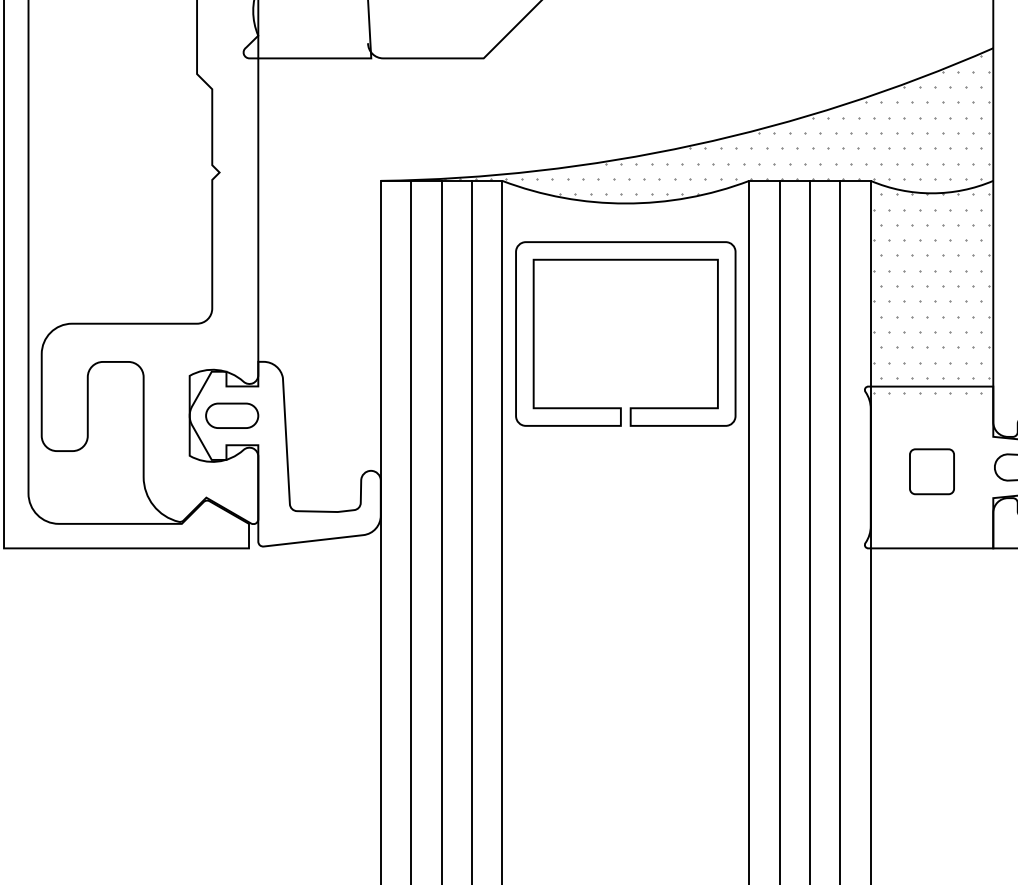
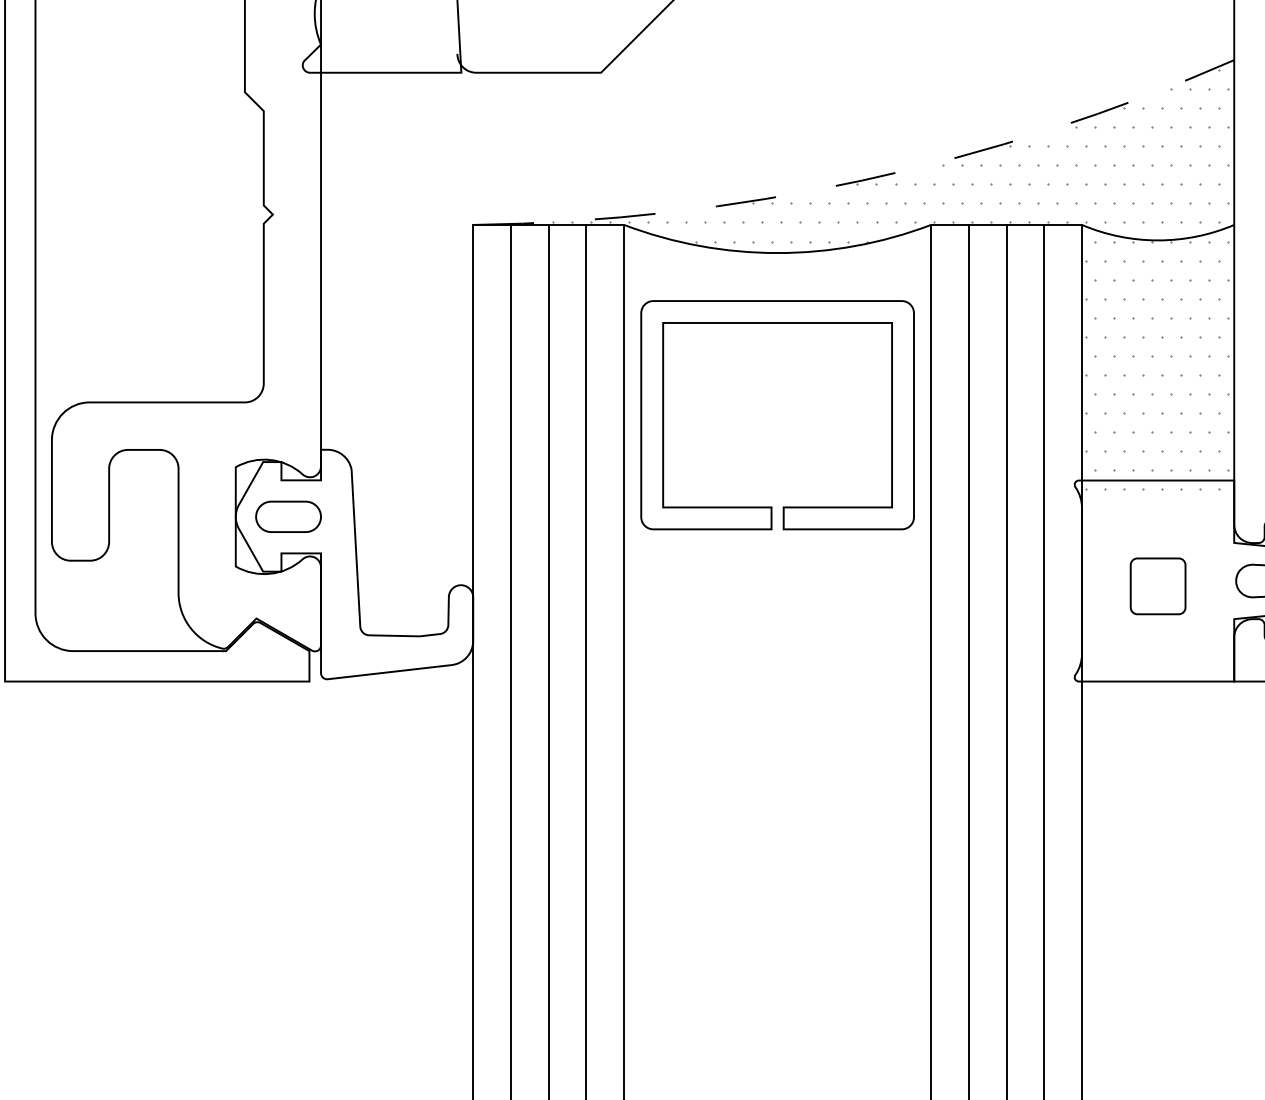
arc: (693, 145) -> (861, 180), solid -> dashed

